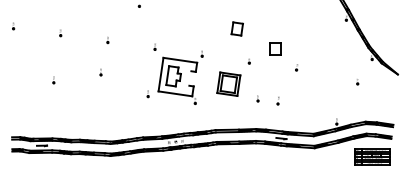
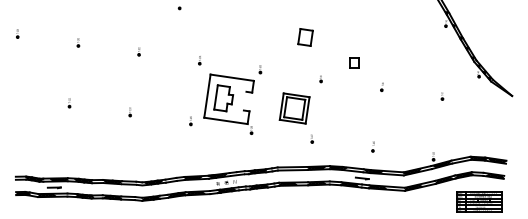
part: (275, 48) -> (354, 62), size x0.62
part: (100, 72) -> (129, 112), moved
part: (357, 81) -> (442, 96), moved
part: (257, 98) -> (311, 138), moved
part: (277, 100) -> (372, 146), moved

